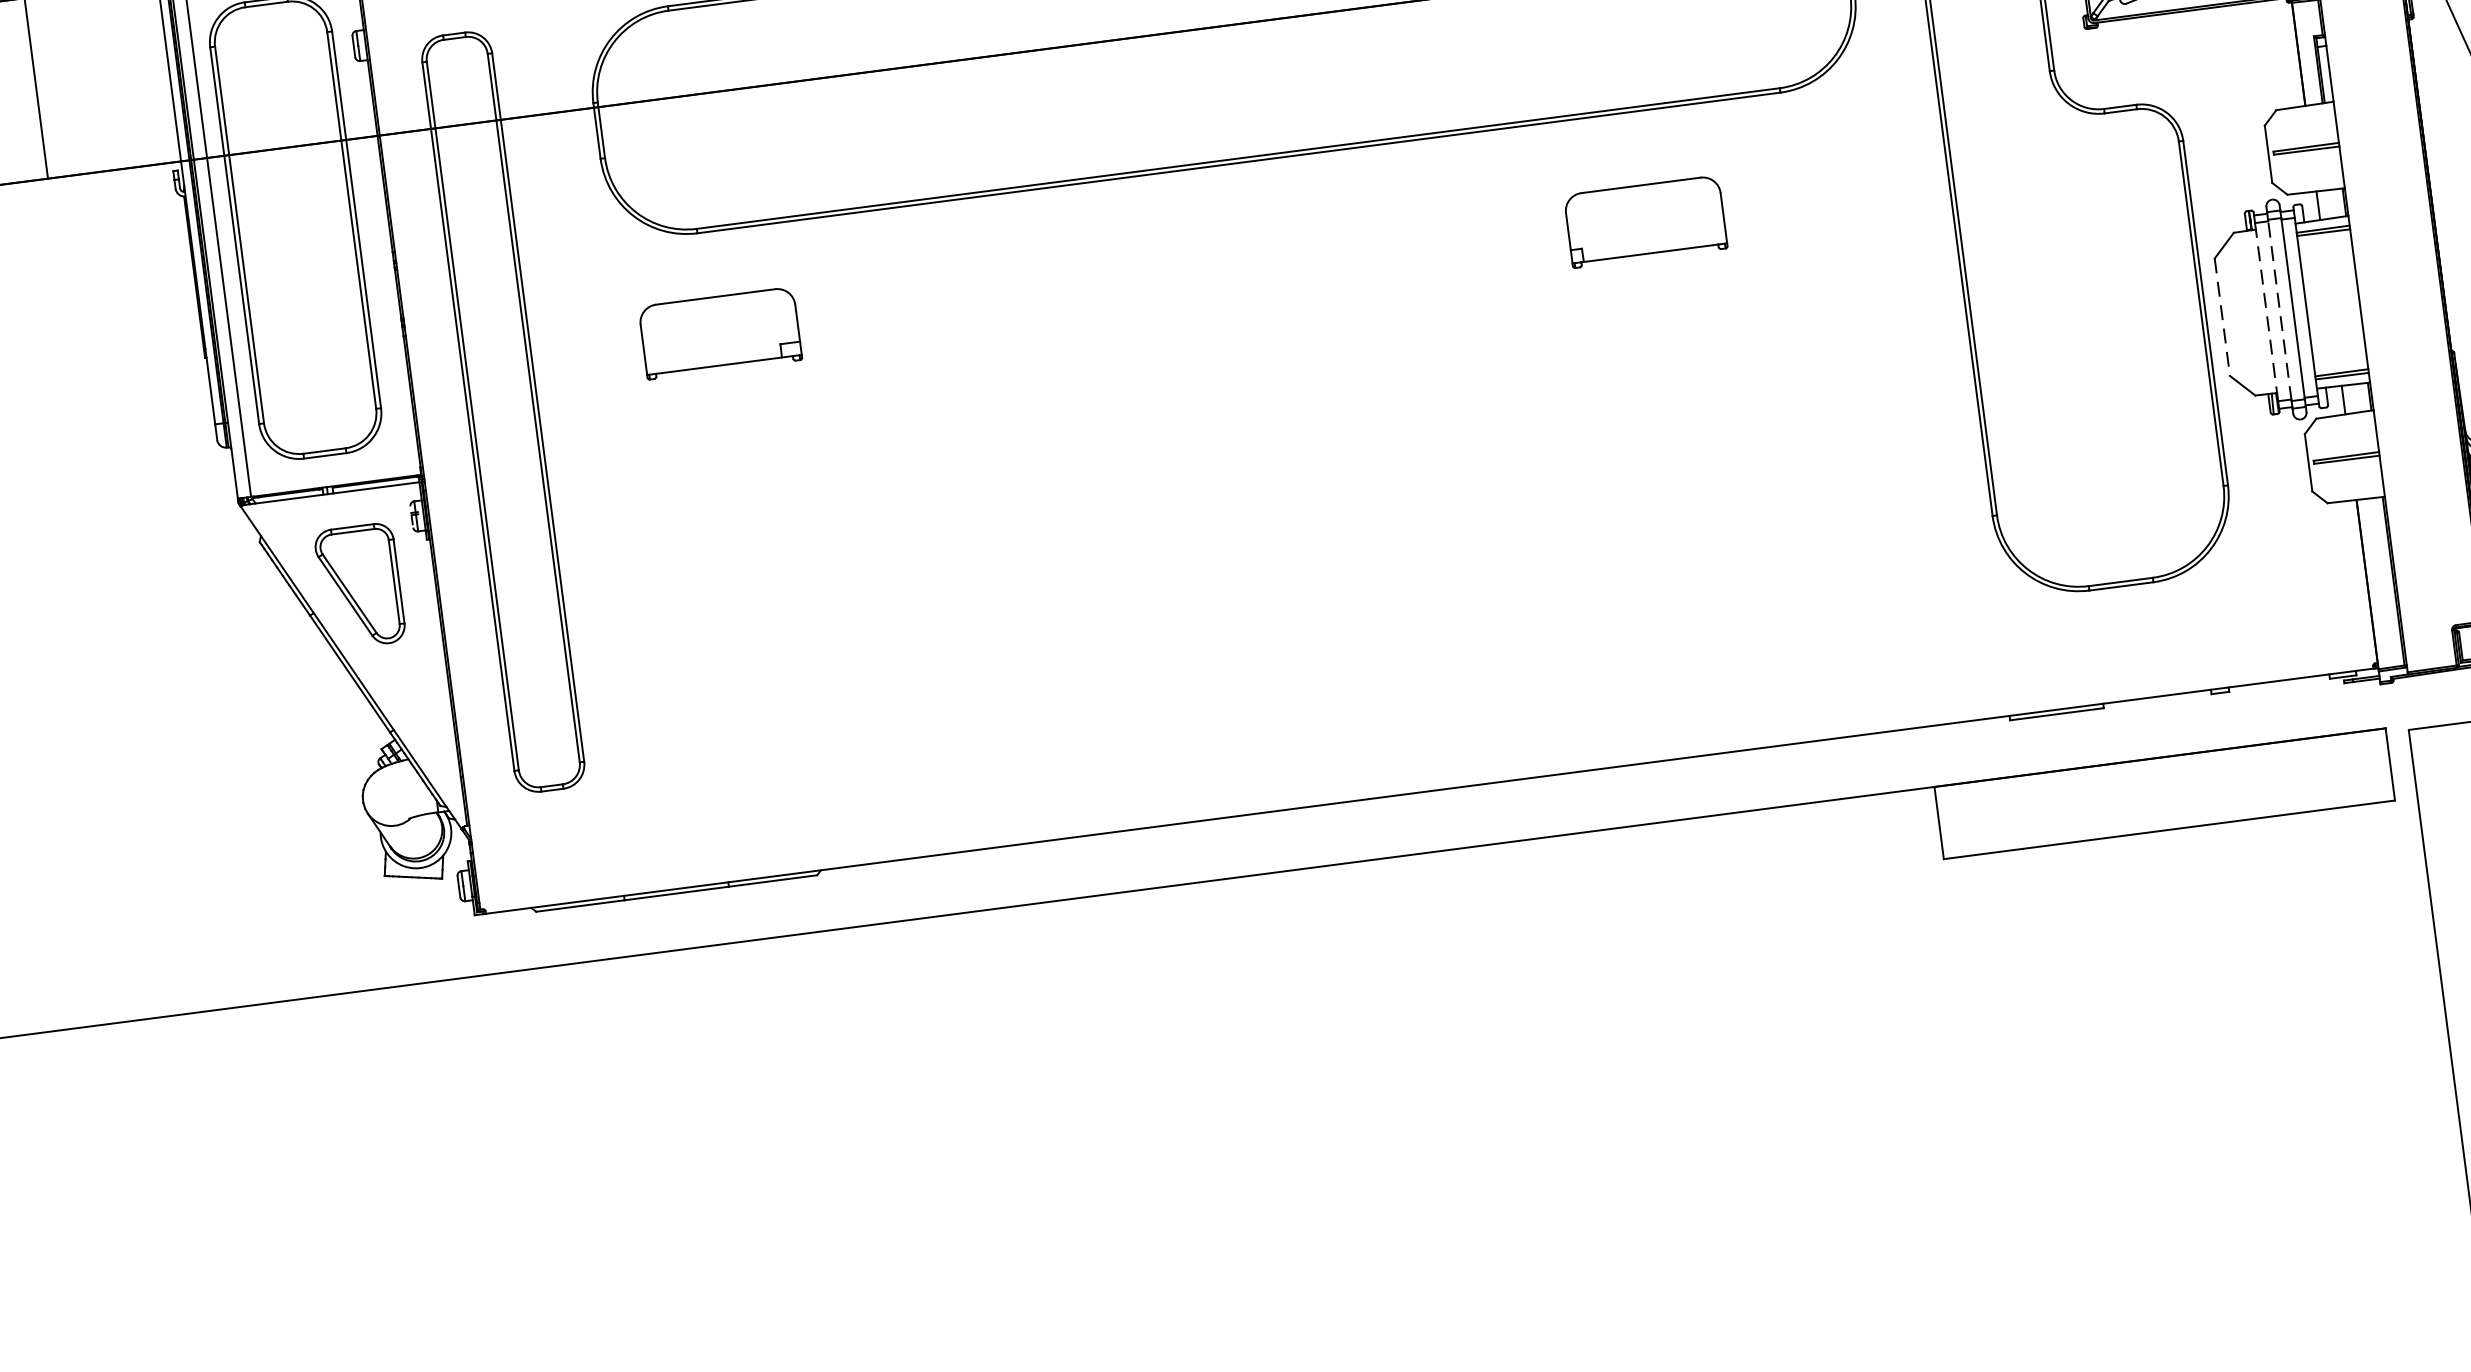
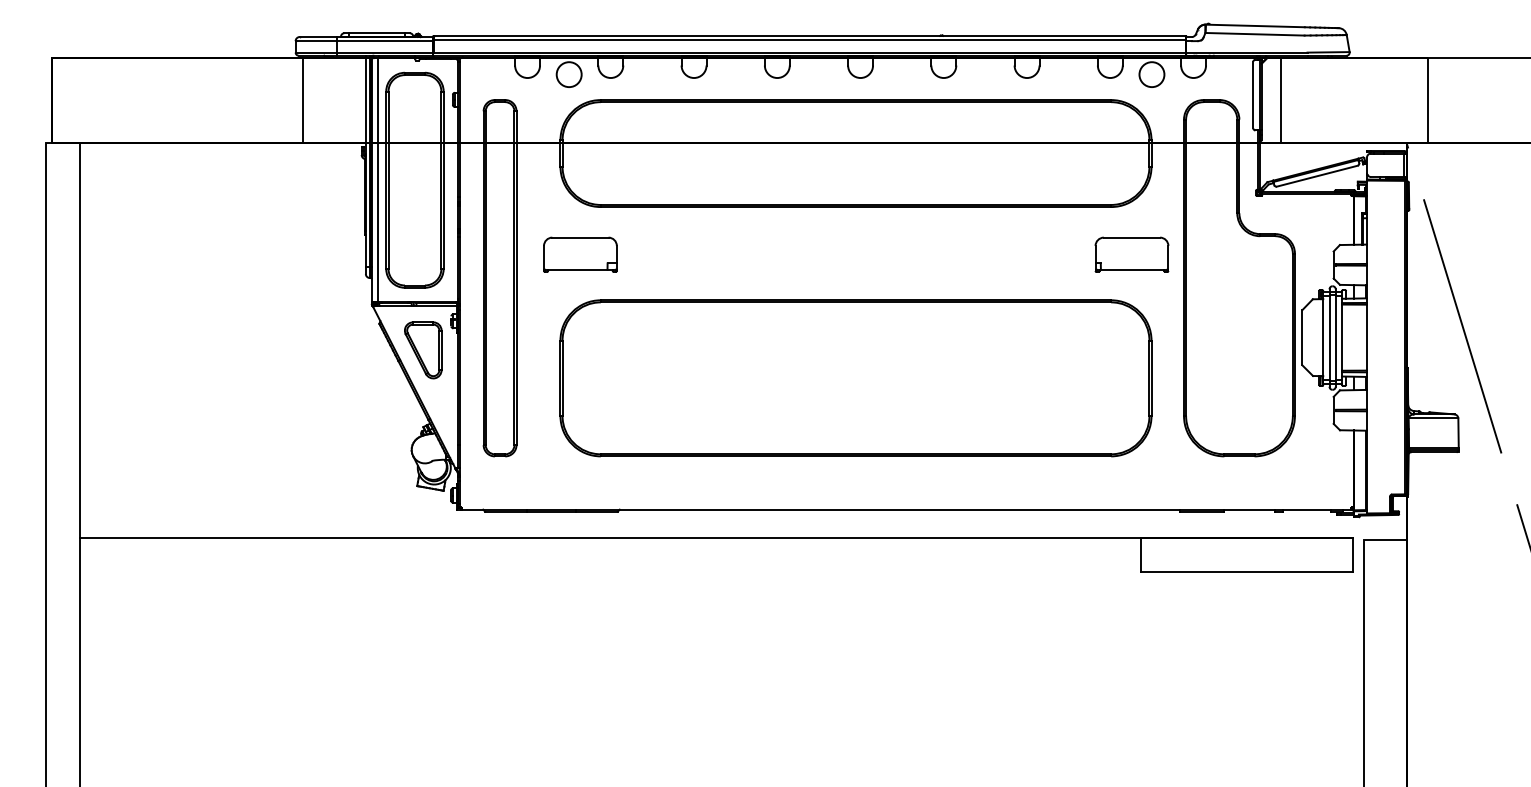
part: (1644, 221) -> (1131, 254), moved
line: (2279, 311) -> (1329, 338), dashed -> solid
line: (2267, 313) -> (1323, 338), dashed -> solid
line: (2222, 316) -> (1302, 337), dashed -> solid
part: (720, 332) -> (580, 254), moved
part: (1285, 526) -> (855, 378), added

